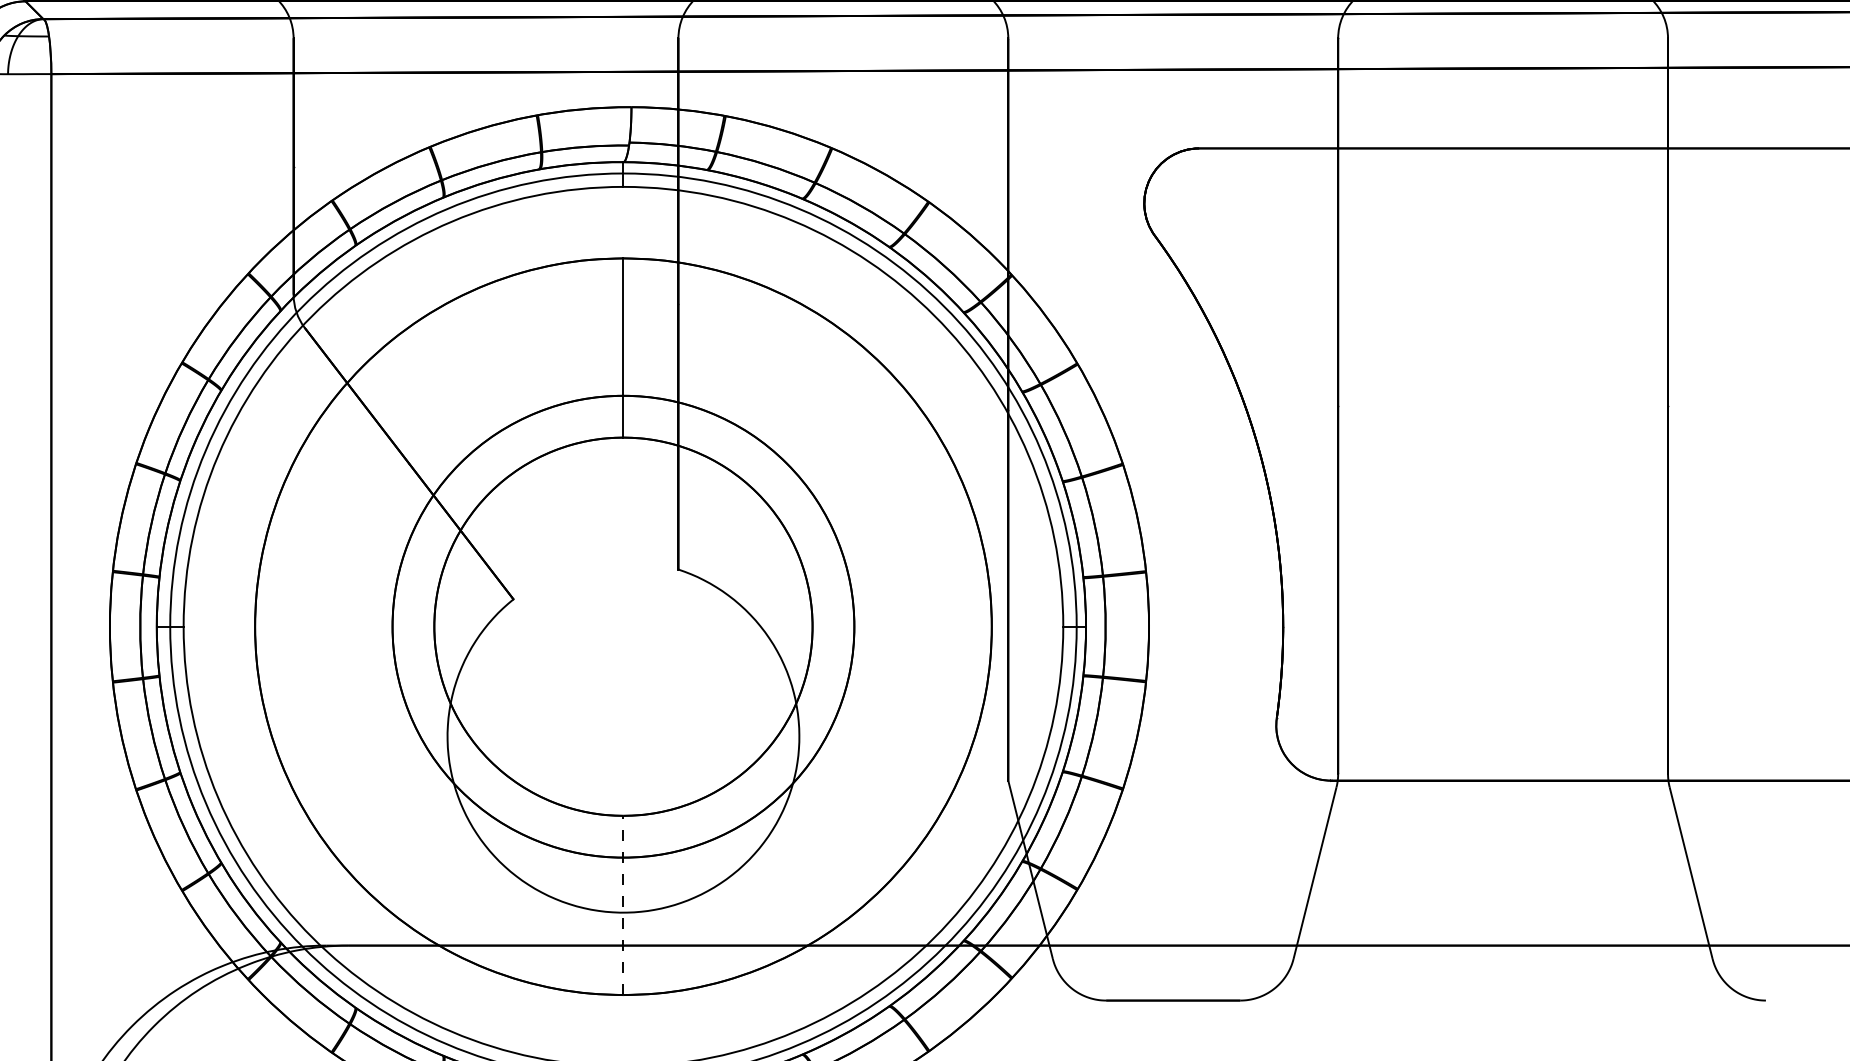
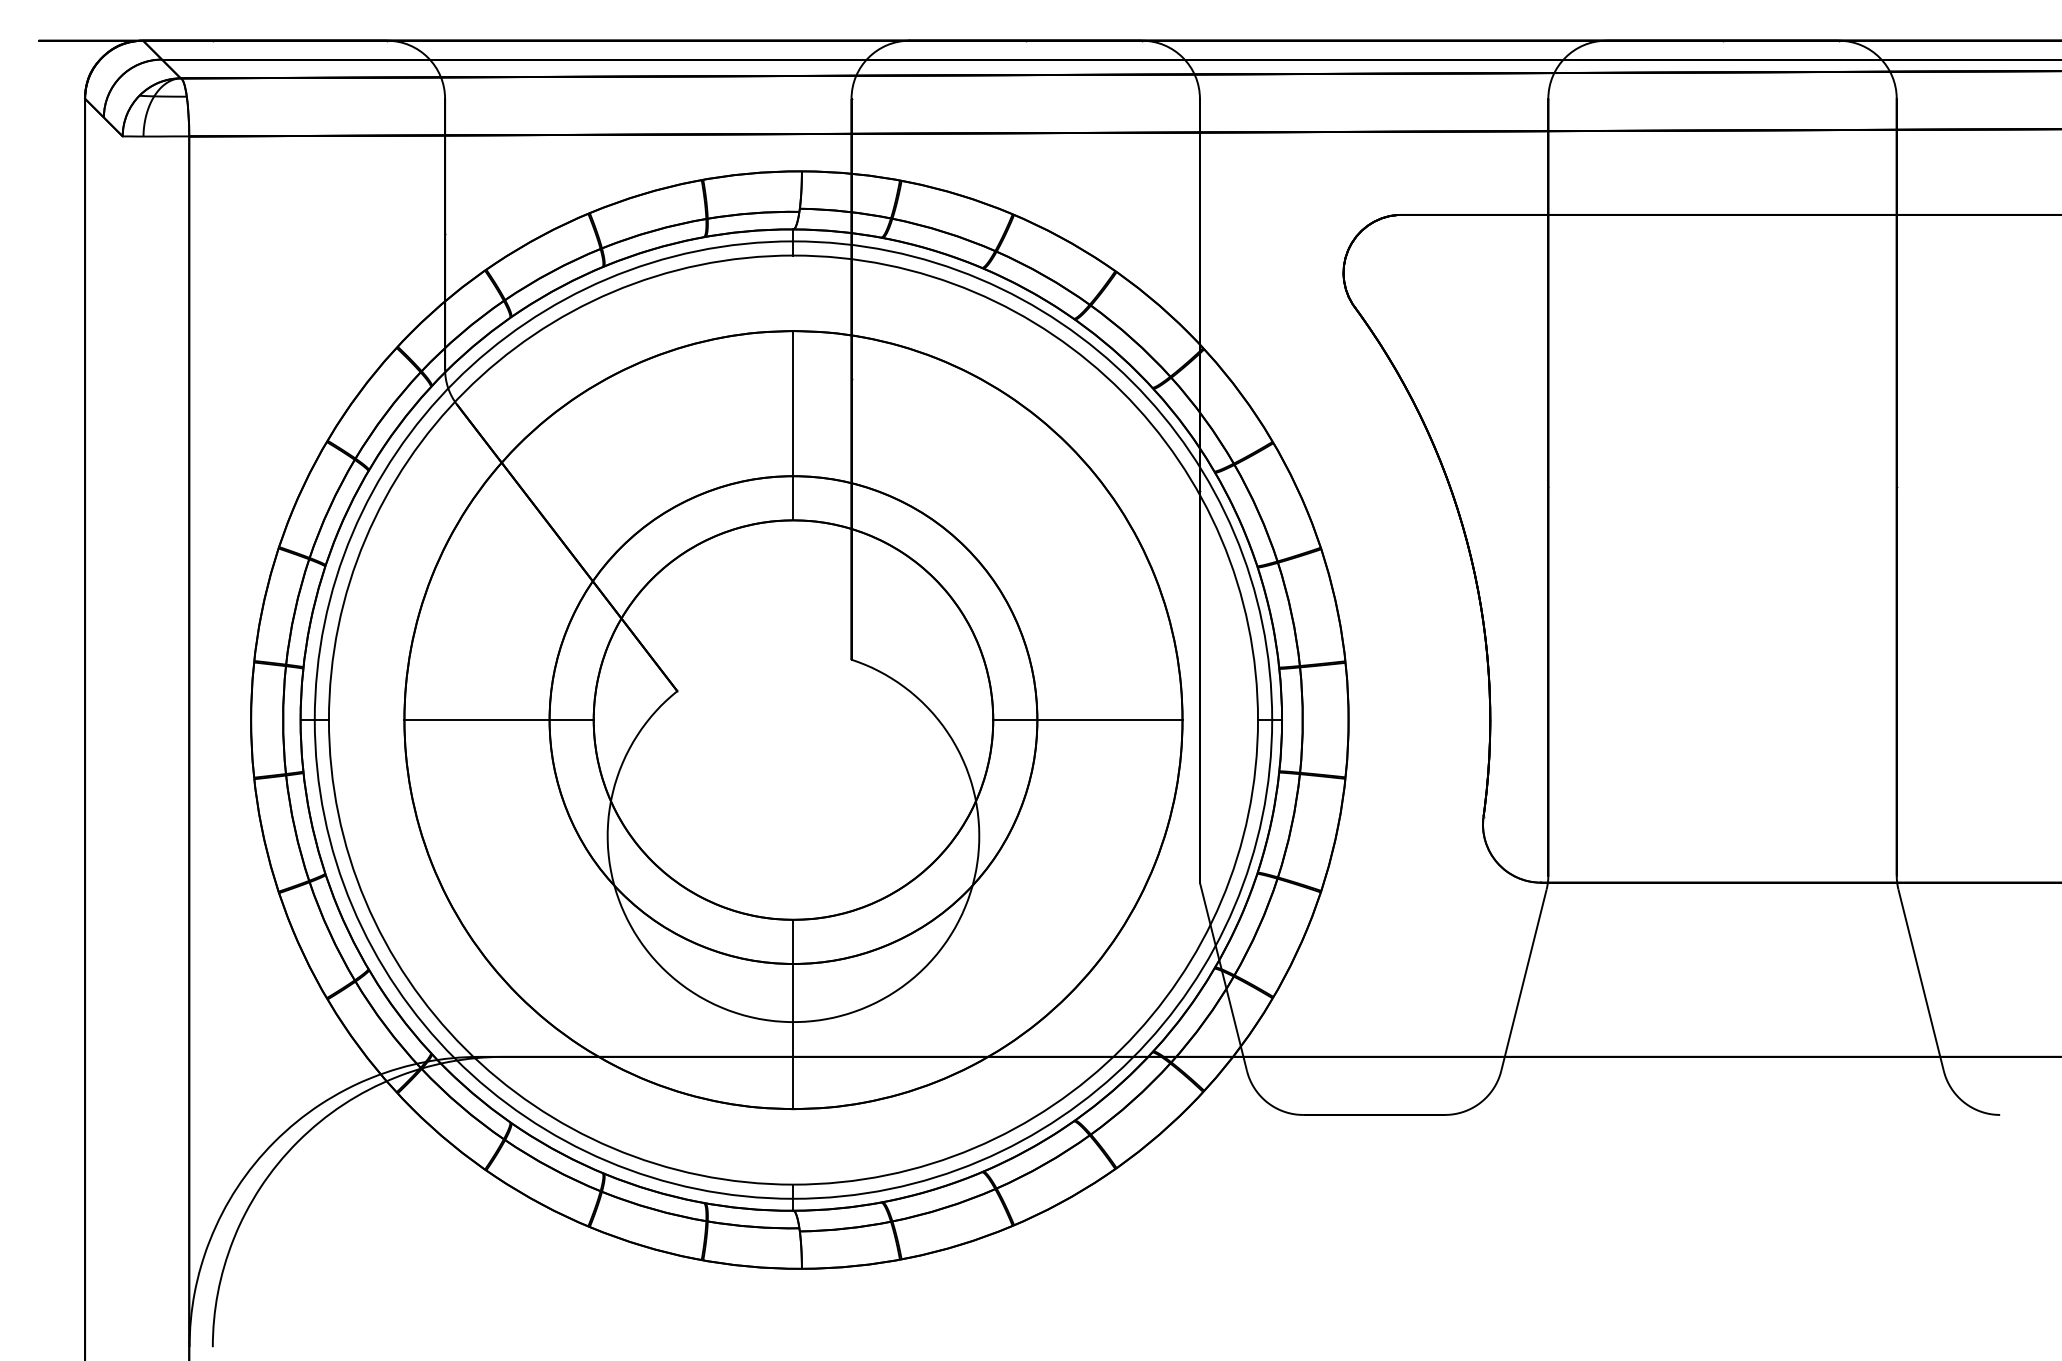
line: (344, 627) -> (498, 720), added
line: (901, 627) -> (1087, 720), added
line: (623, 905) -> (793, 1014), dashed -> solid

